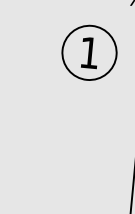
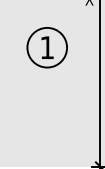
part: (89, 52) -> (47, 47), moved

